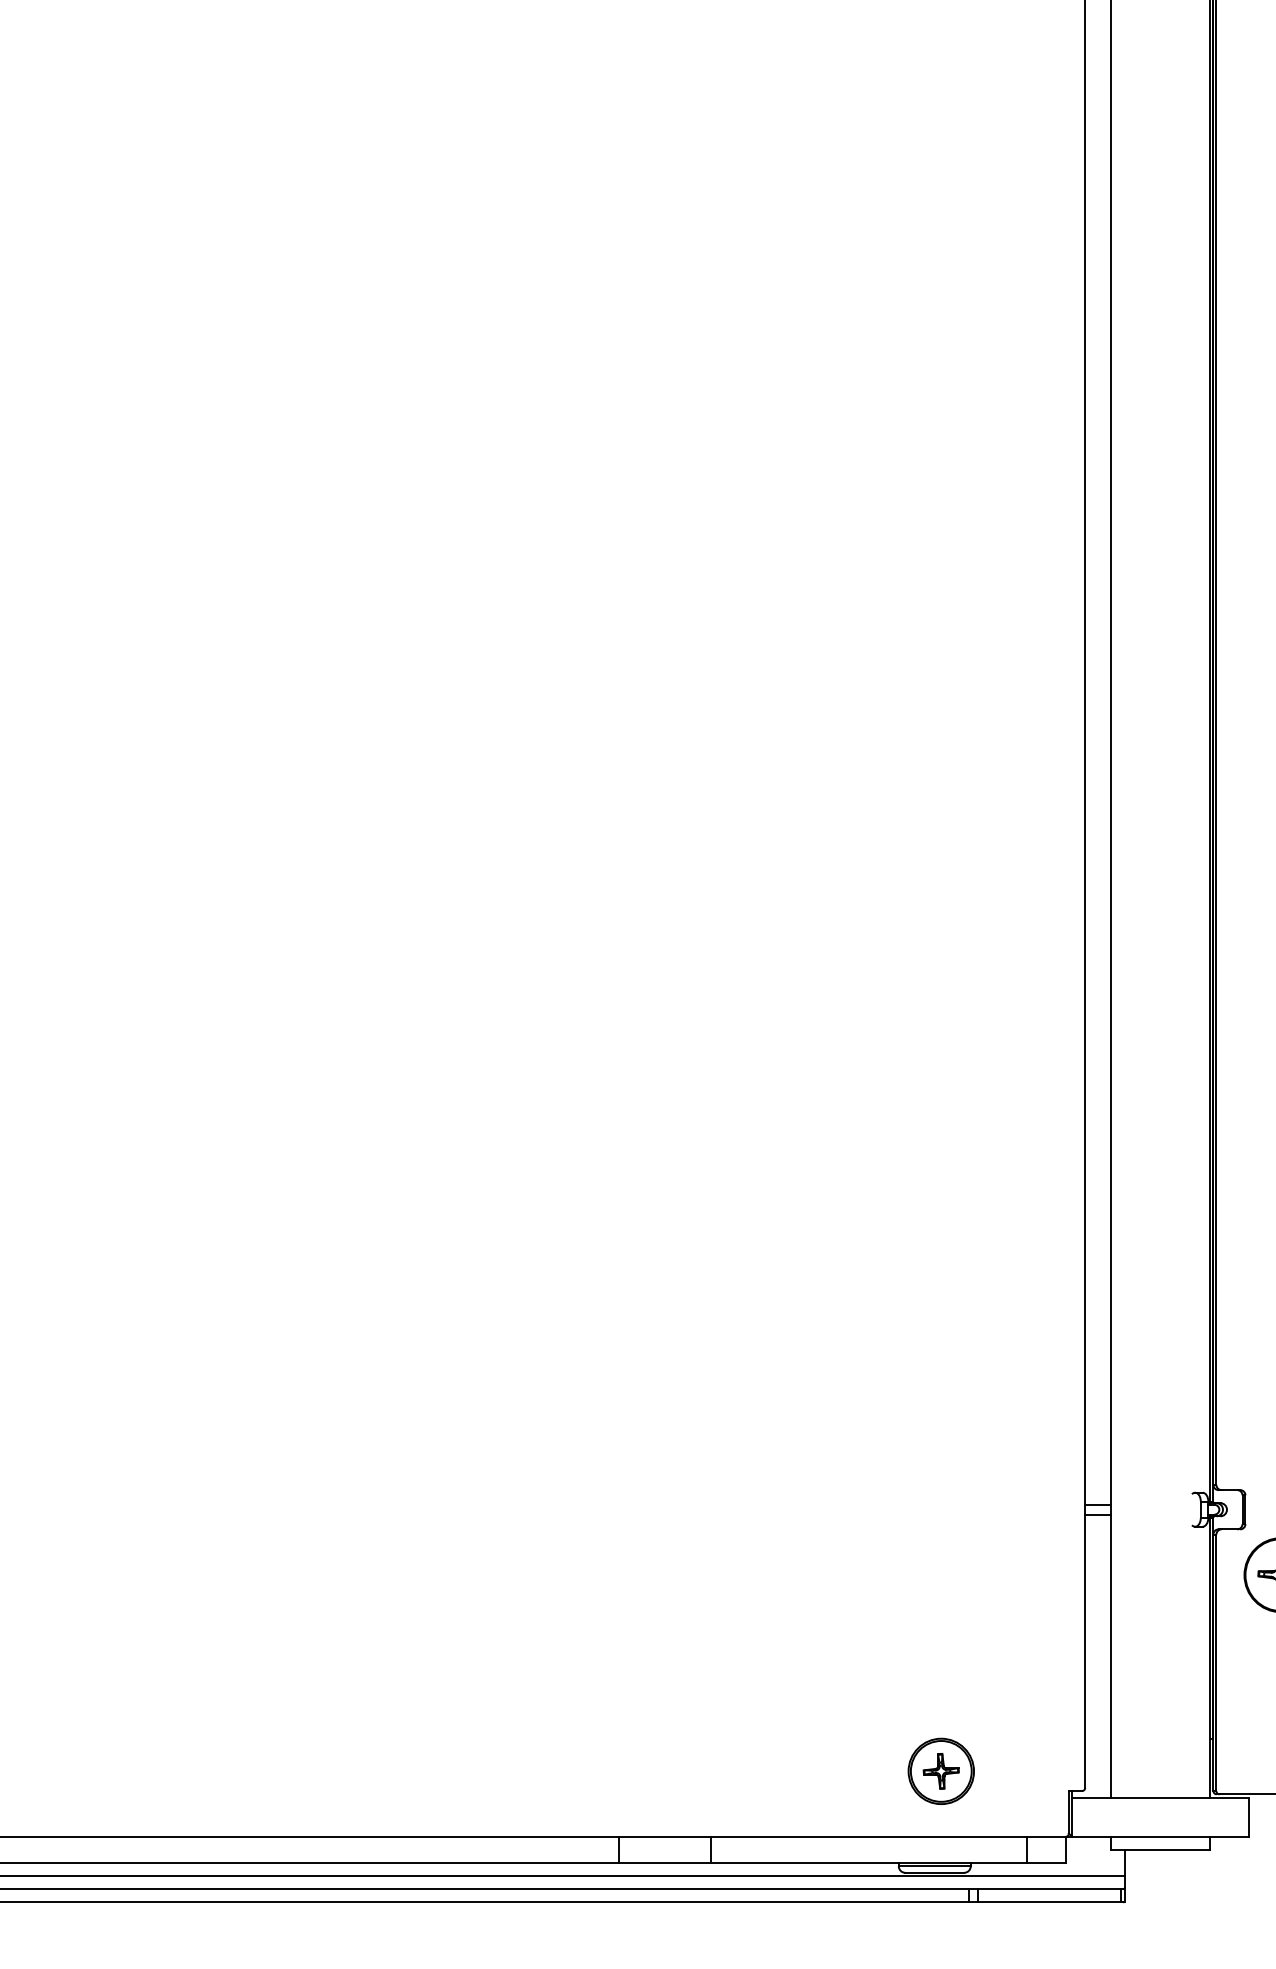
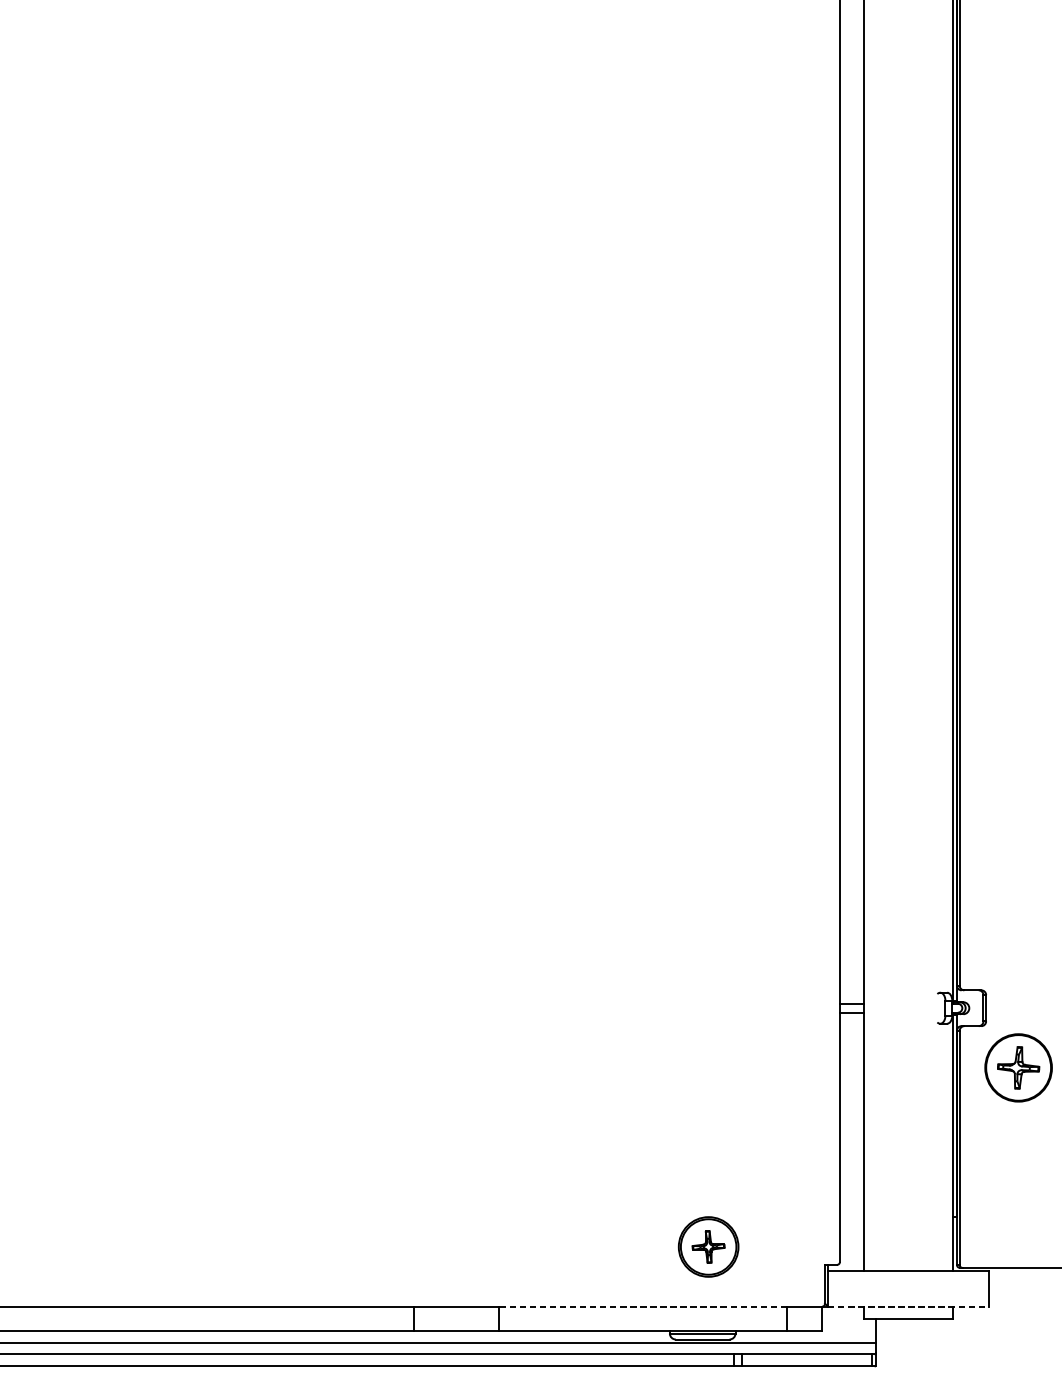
line: (869, 1836) -> (643, 1306), solid -> dashed
line: (1160, 1836) -> (908, 1306), solid -> dashed

